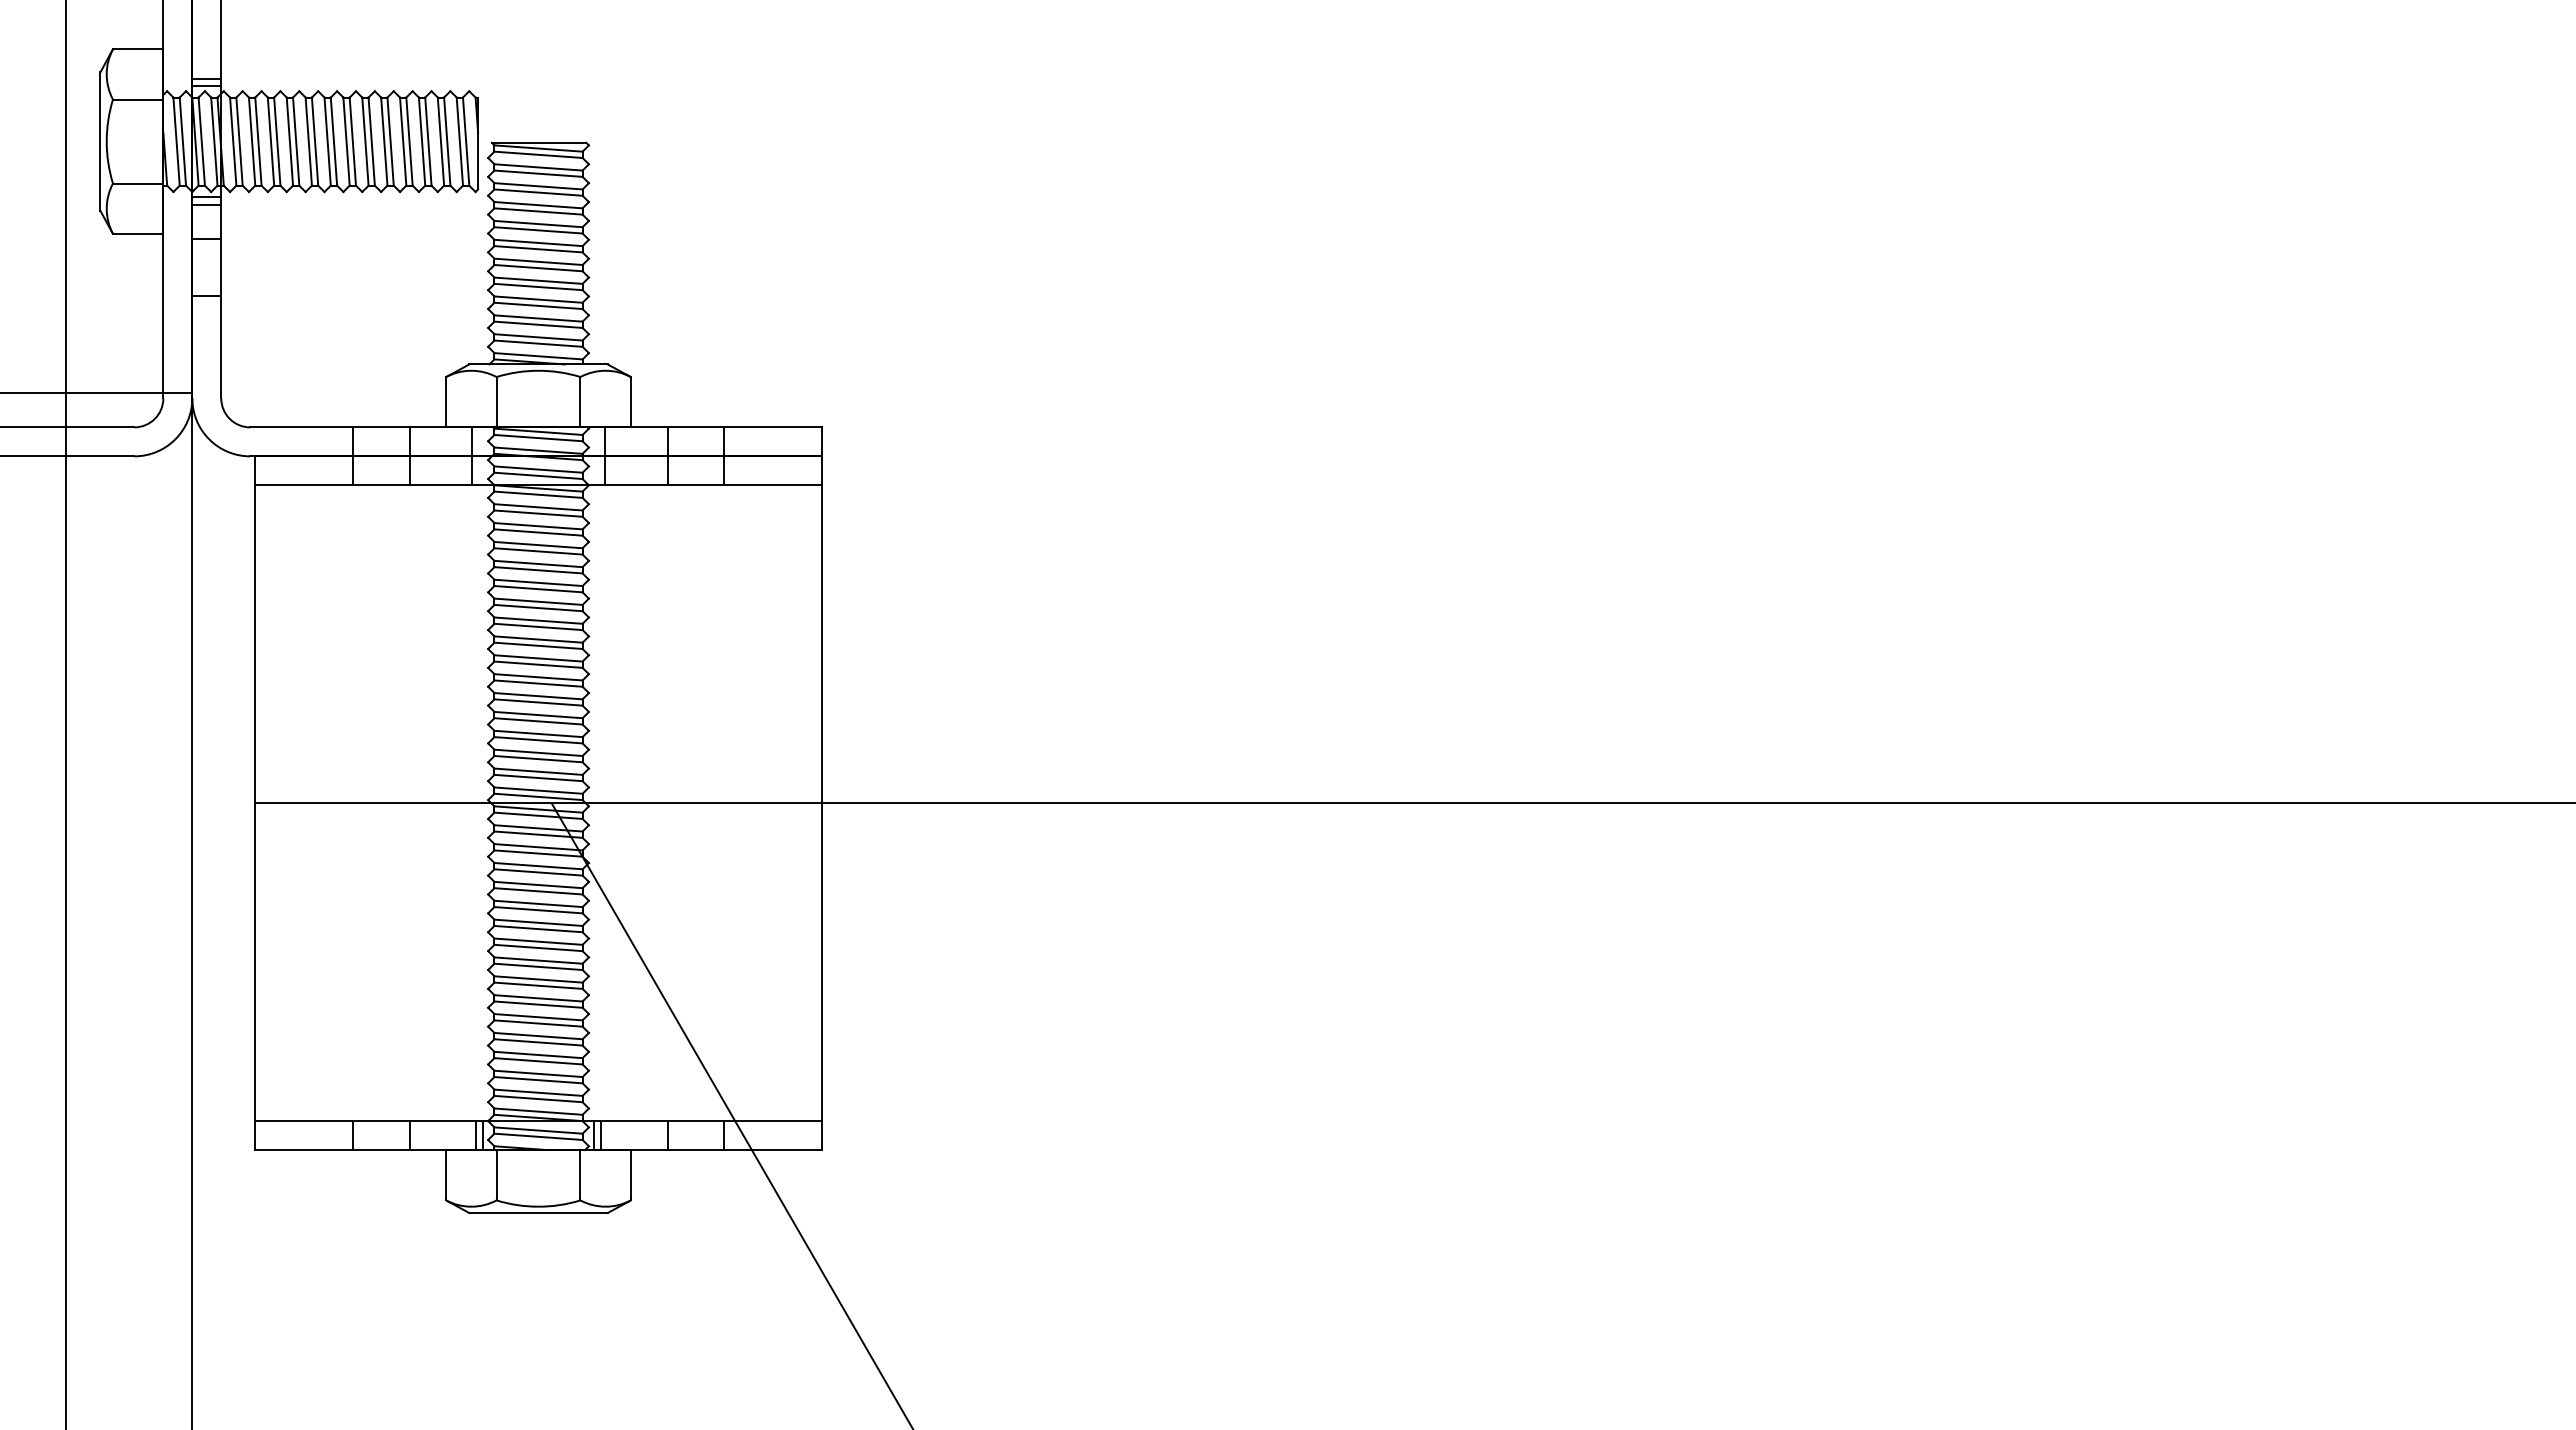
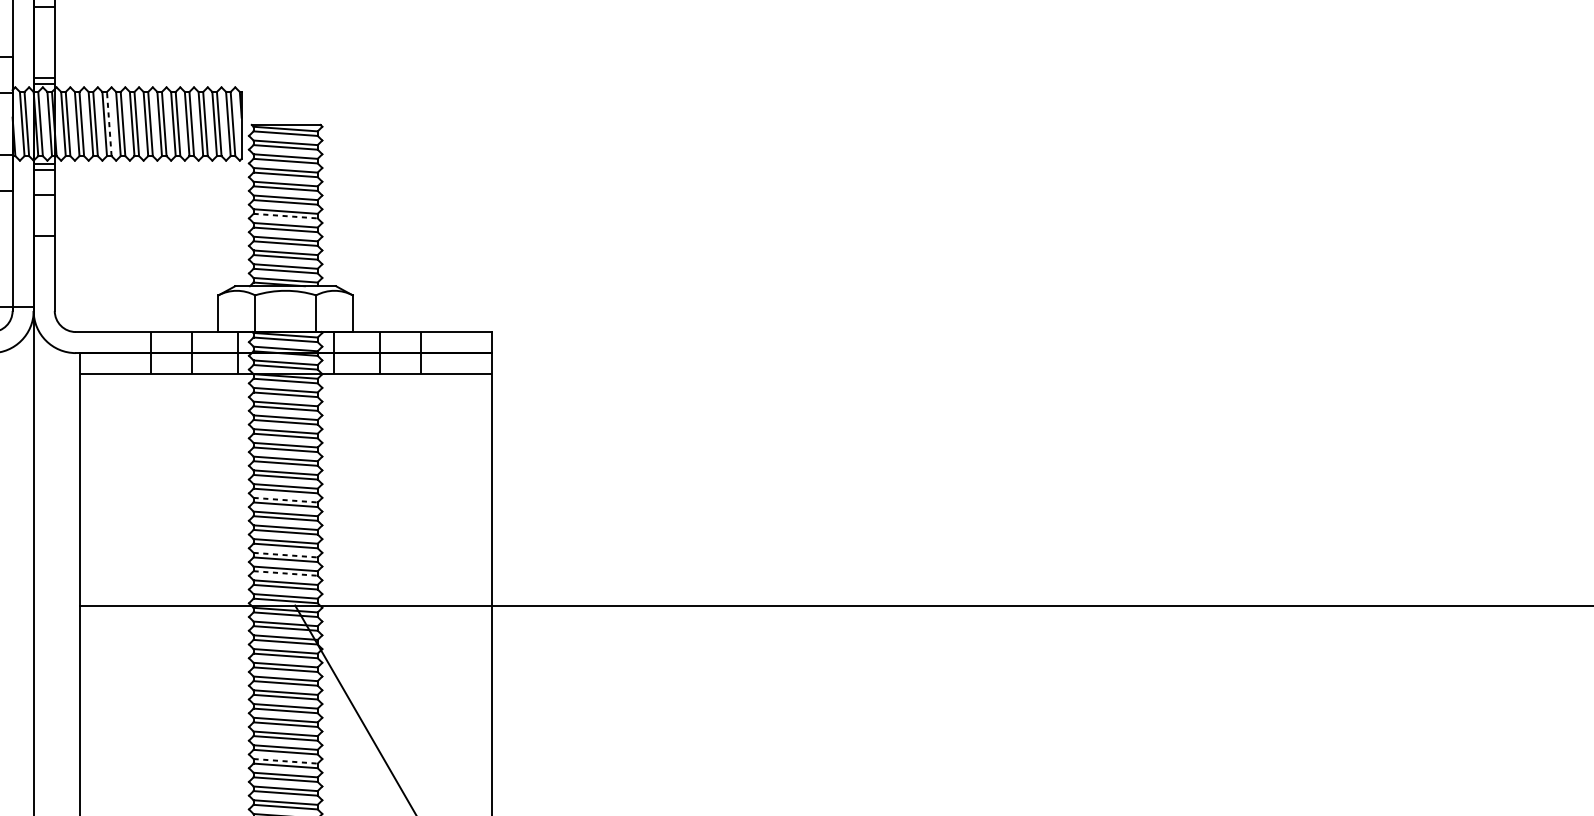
line: (296, 141) -> (109, 123), solid -> dashed
line: (539, 268) -> (286, 216), solid -> dashed
line: (539, 658) -> (286, 500), solid -> dashed
line: (539, 734) -> (286, 555), solid -> dashed
line: (539, 759) -> (286, 573), solid -> dashed
line: (539, 1017) -> (286, 761), solid -> dashed

